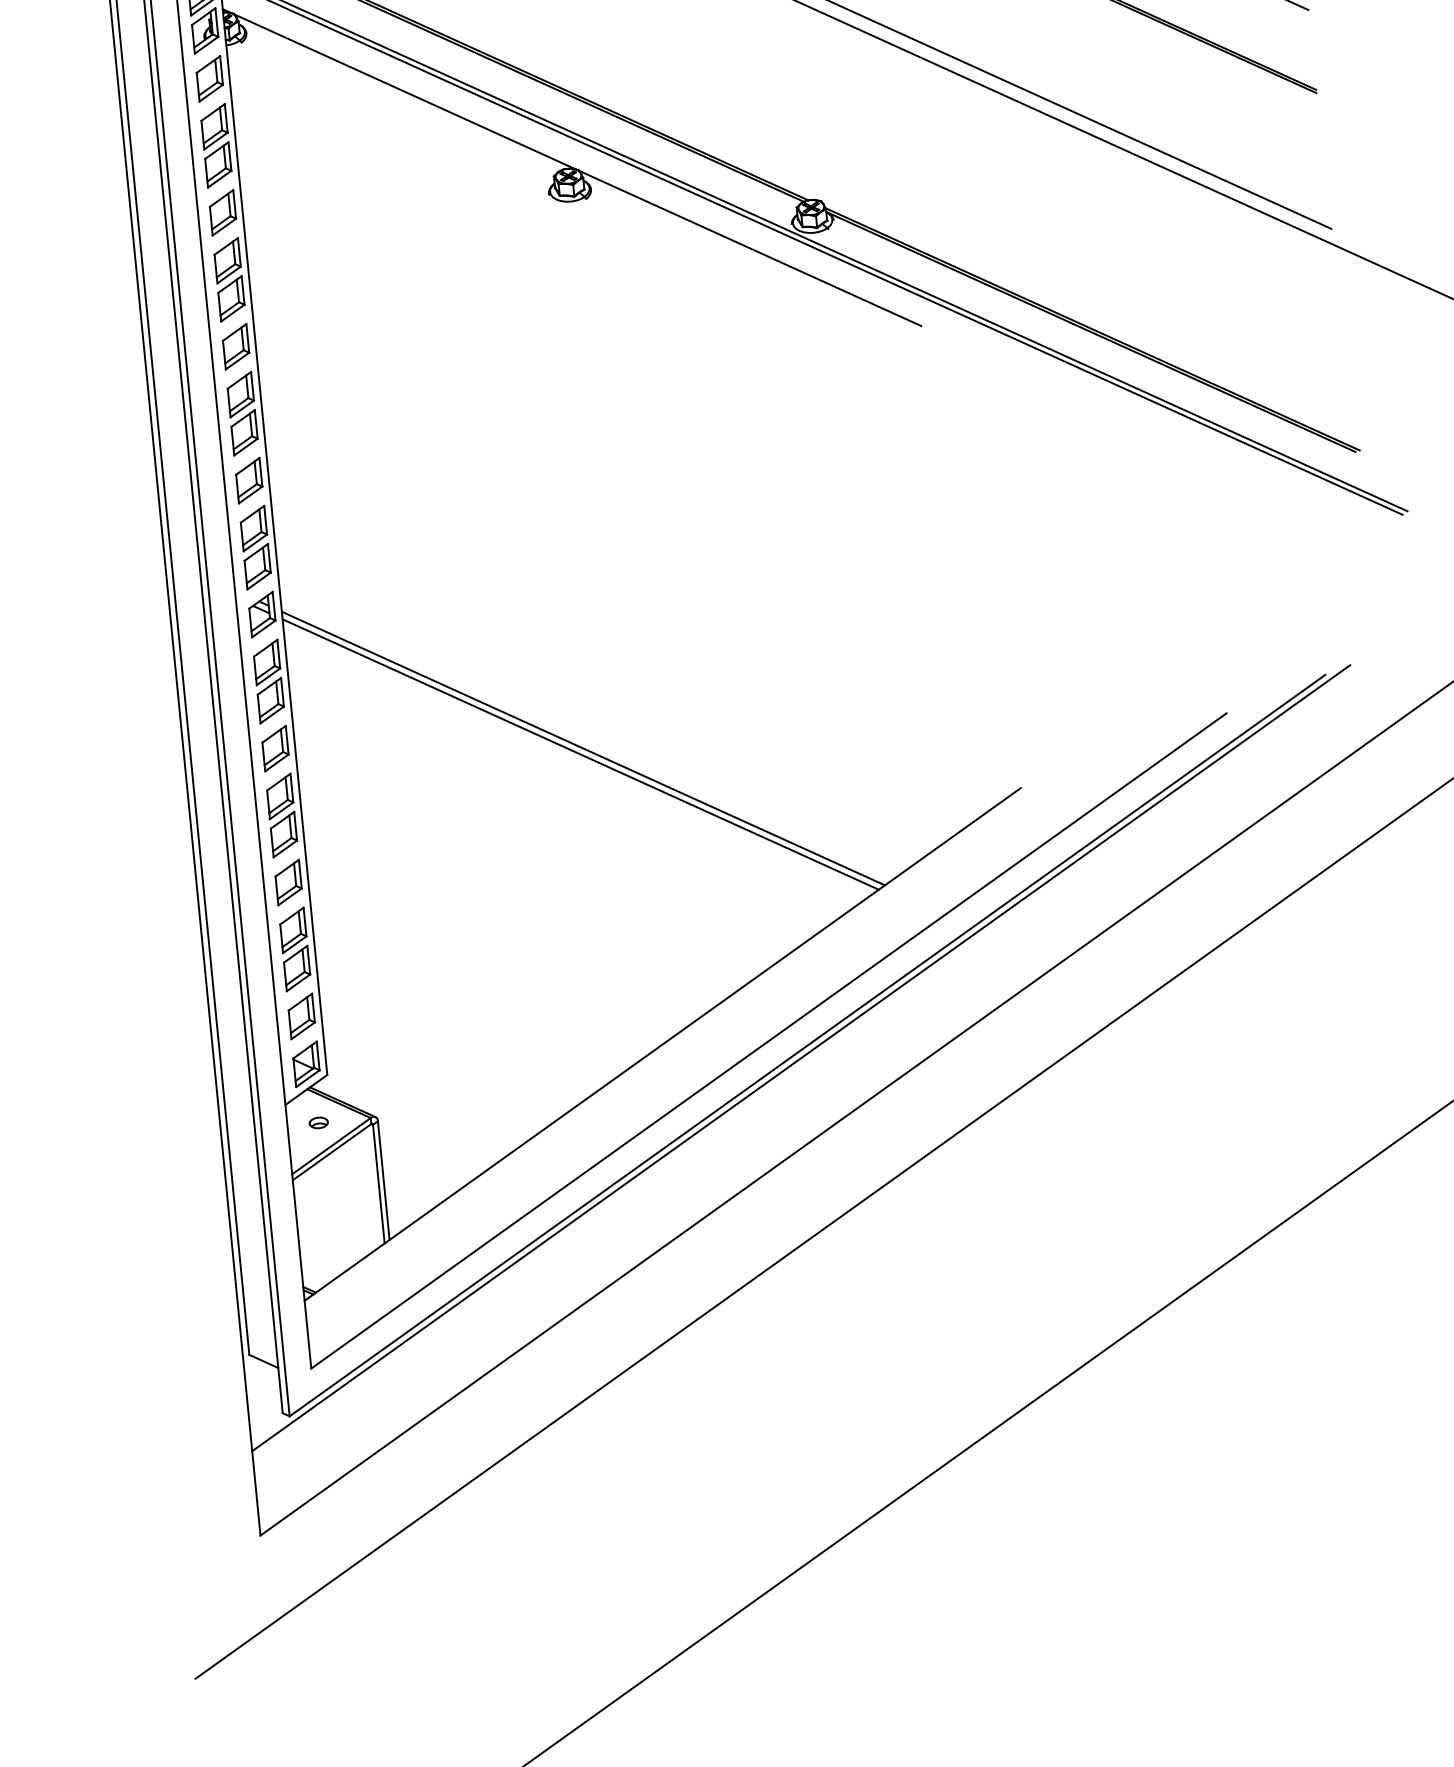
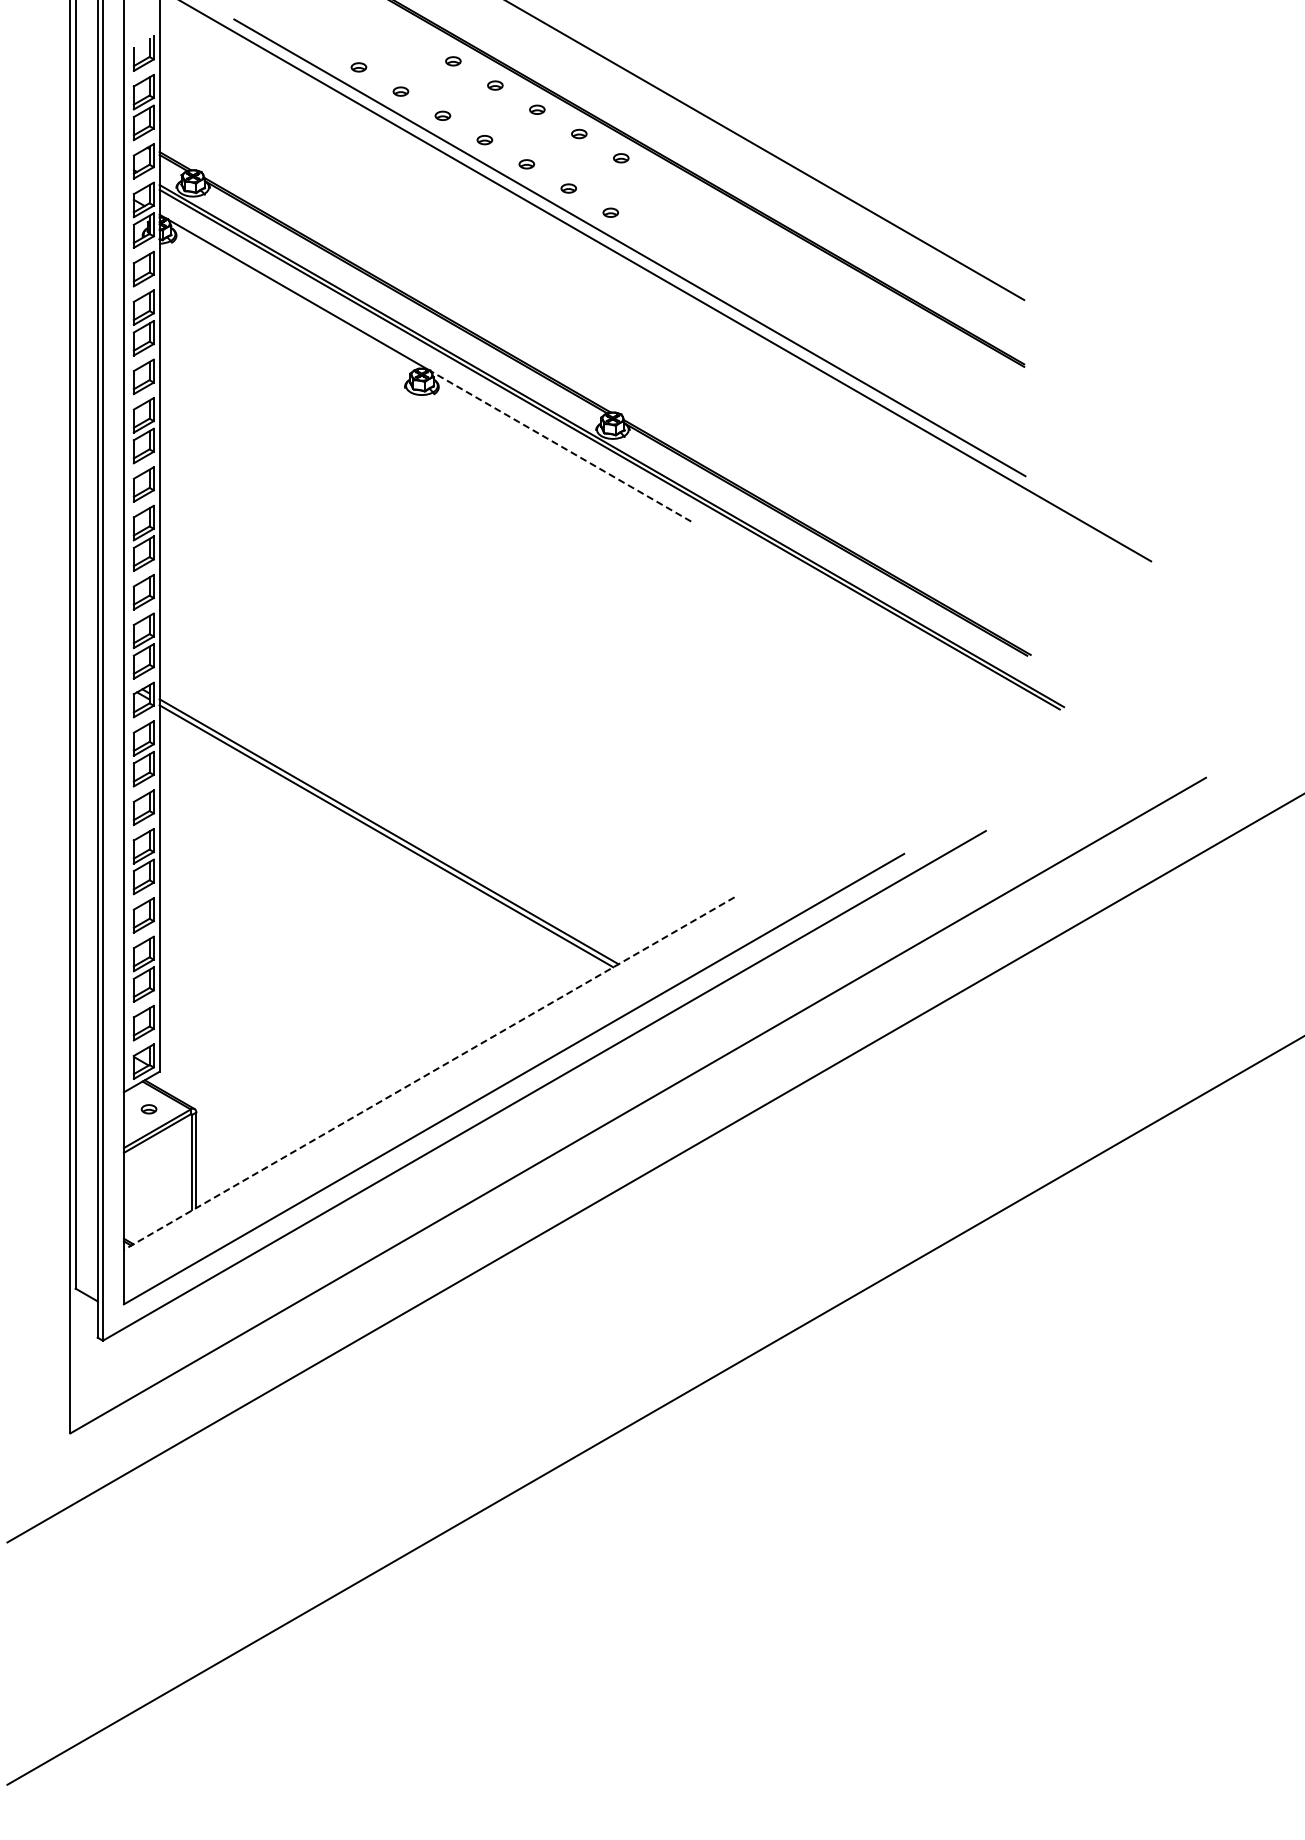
line: (749, 248) -> (560, 446), solid -> dashed
line: (663, 1044) -> (429, 1073), solid -> dashed
line: (801, 1058) -> (538, 1095), removed

